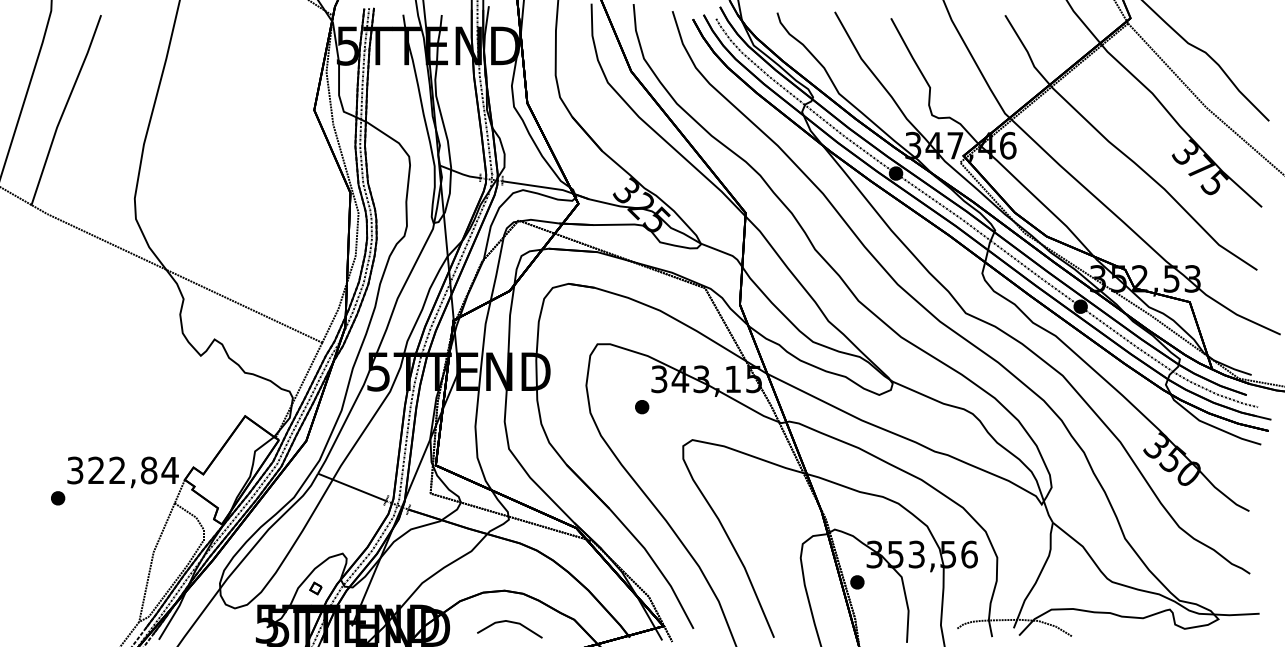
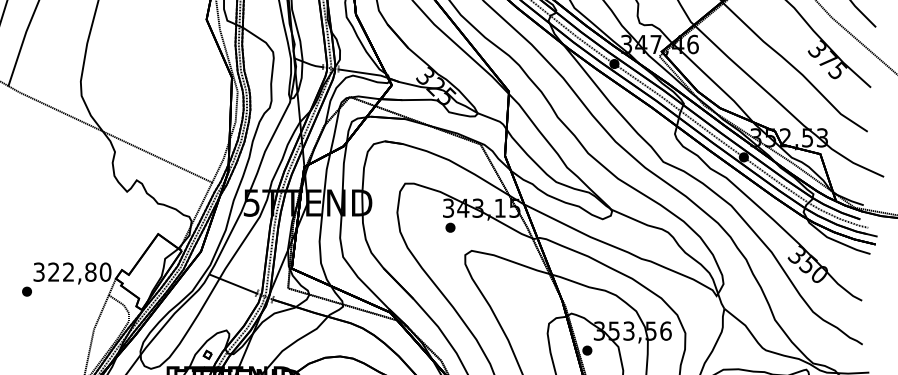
part: (642, 407) -> (450, 228), moved
text: (169, 470) -> (105, 272), 322,84 -> 322,80

